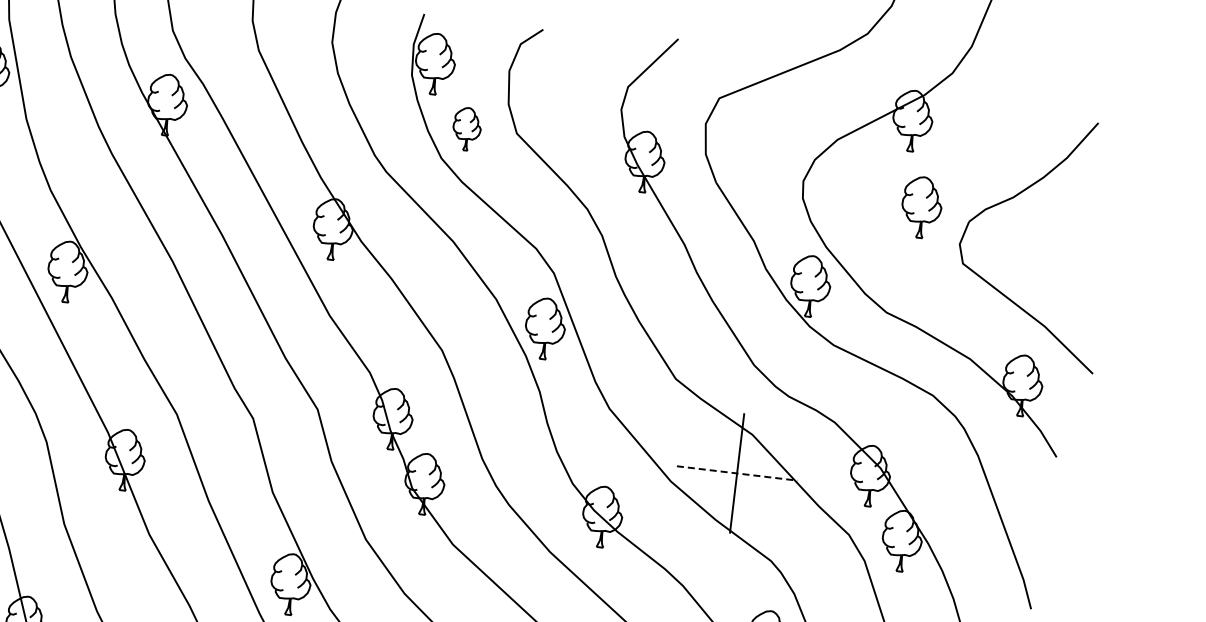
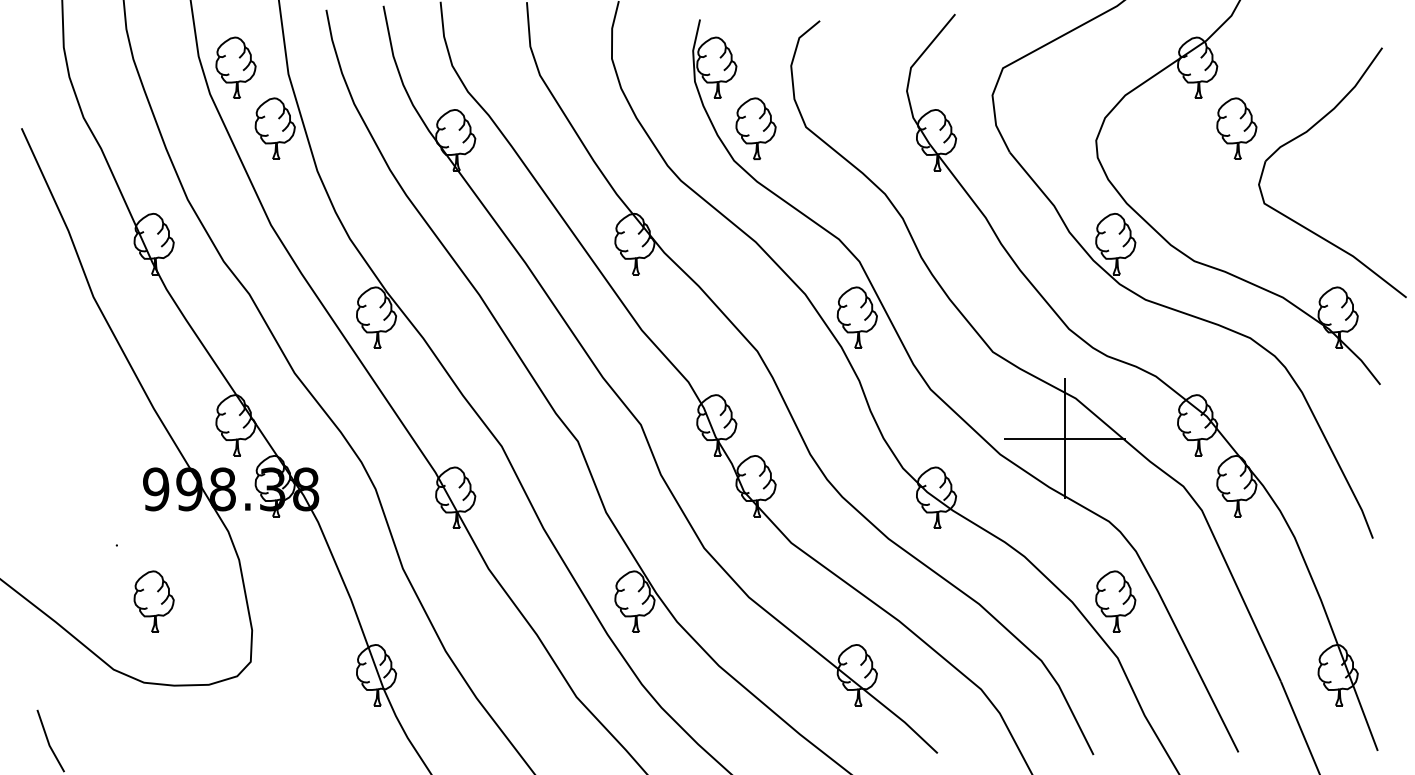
part: (466, 128) -> (755, 128), size x1.43
part: (921, 207) -> (1236, 128), moved
line: (736, 473) -> (1064, 438), dashed -> solid

